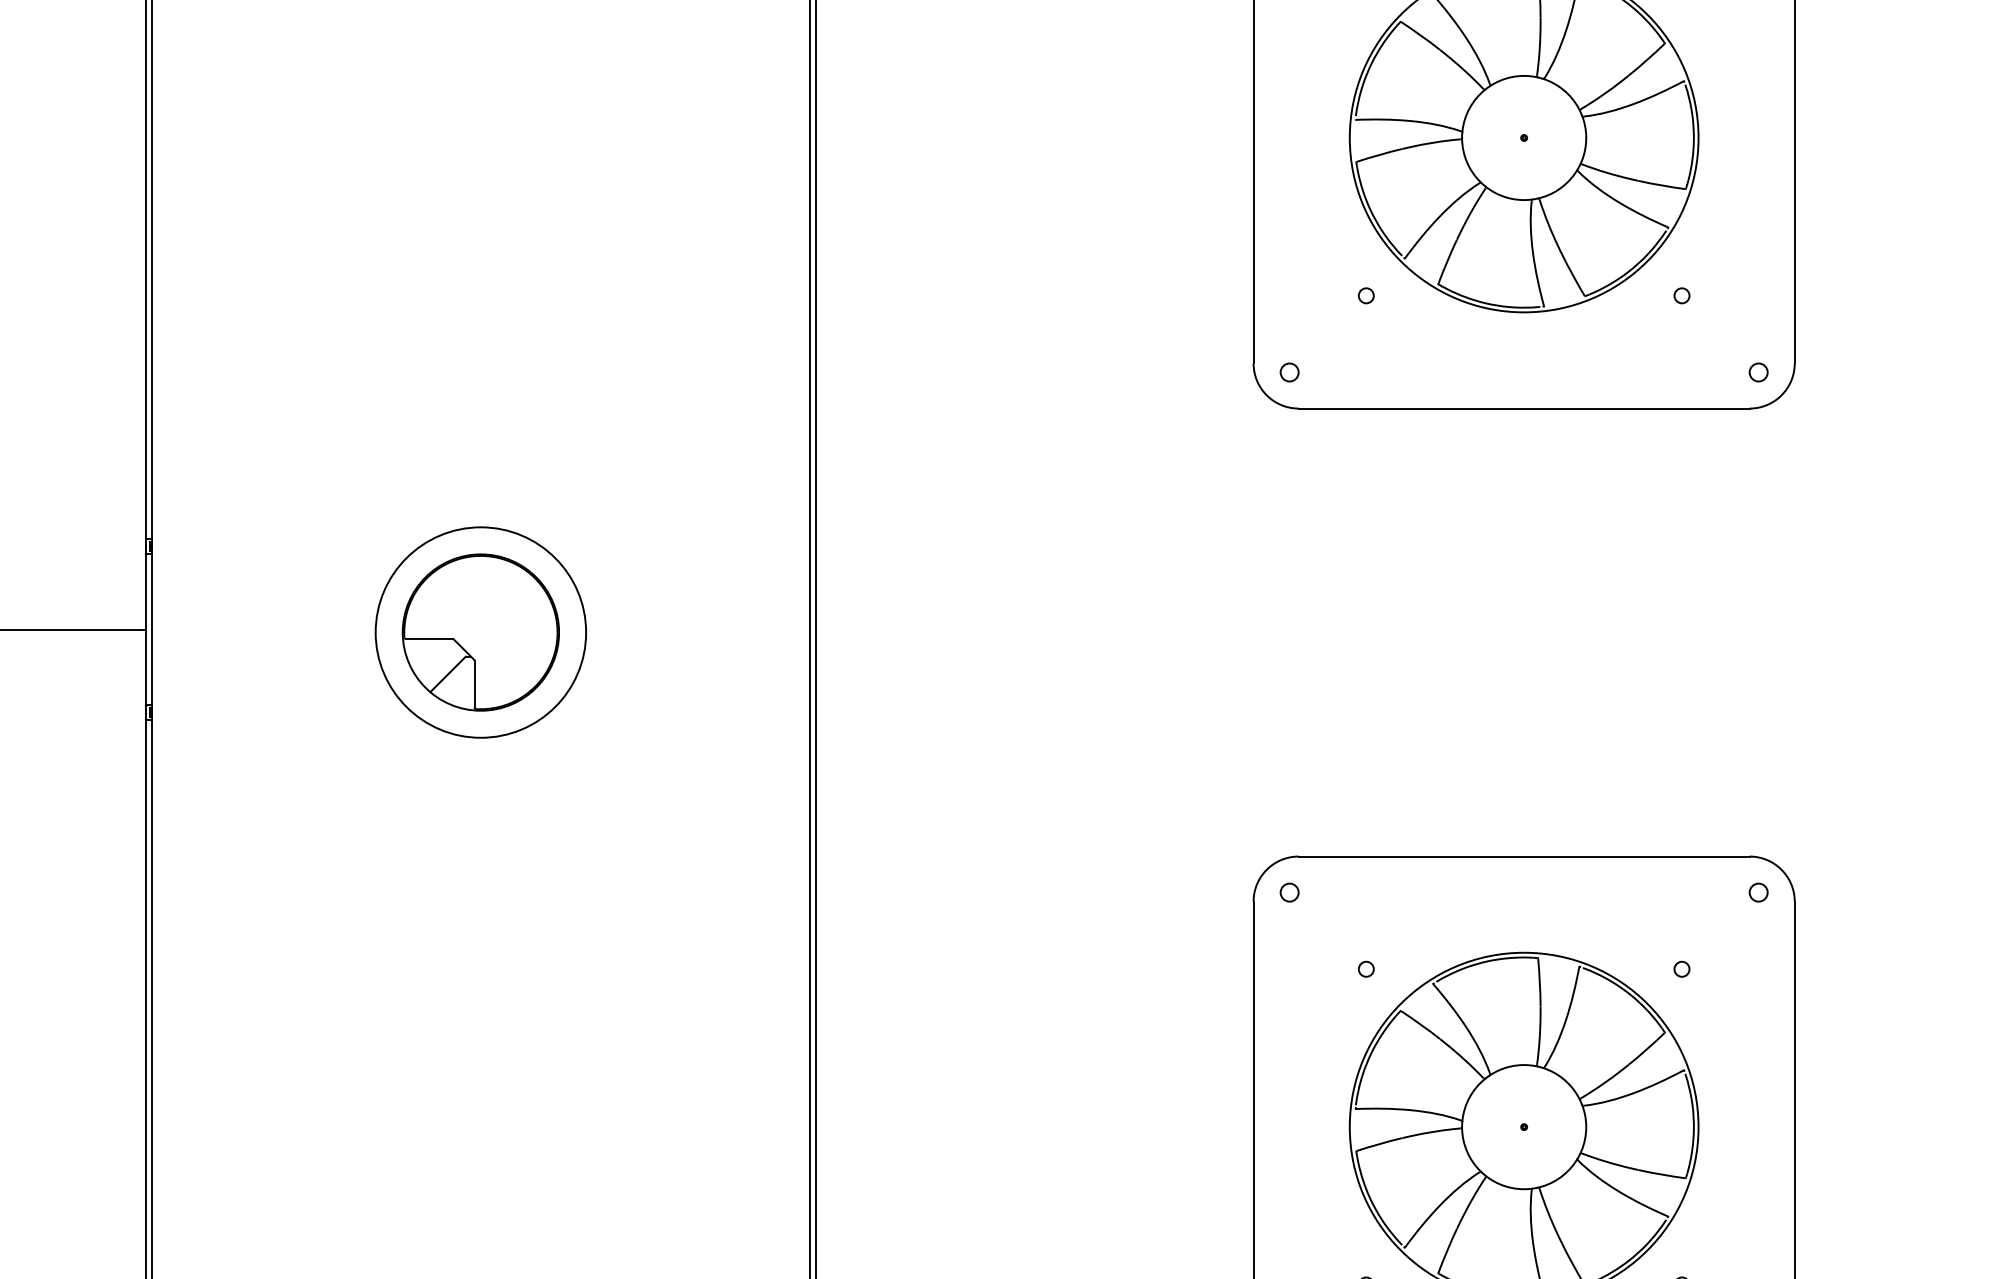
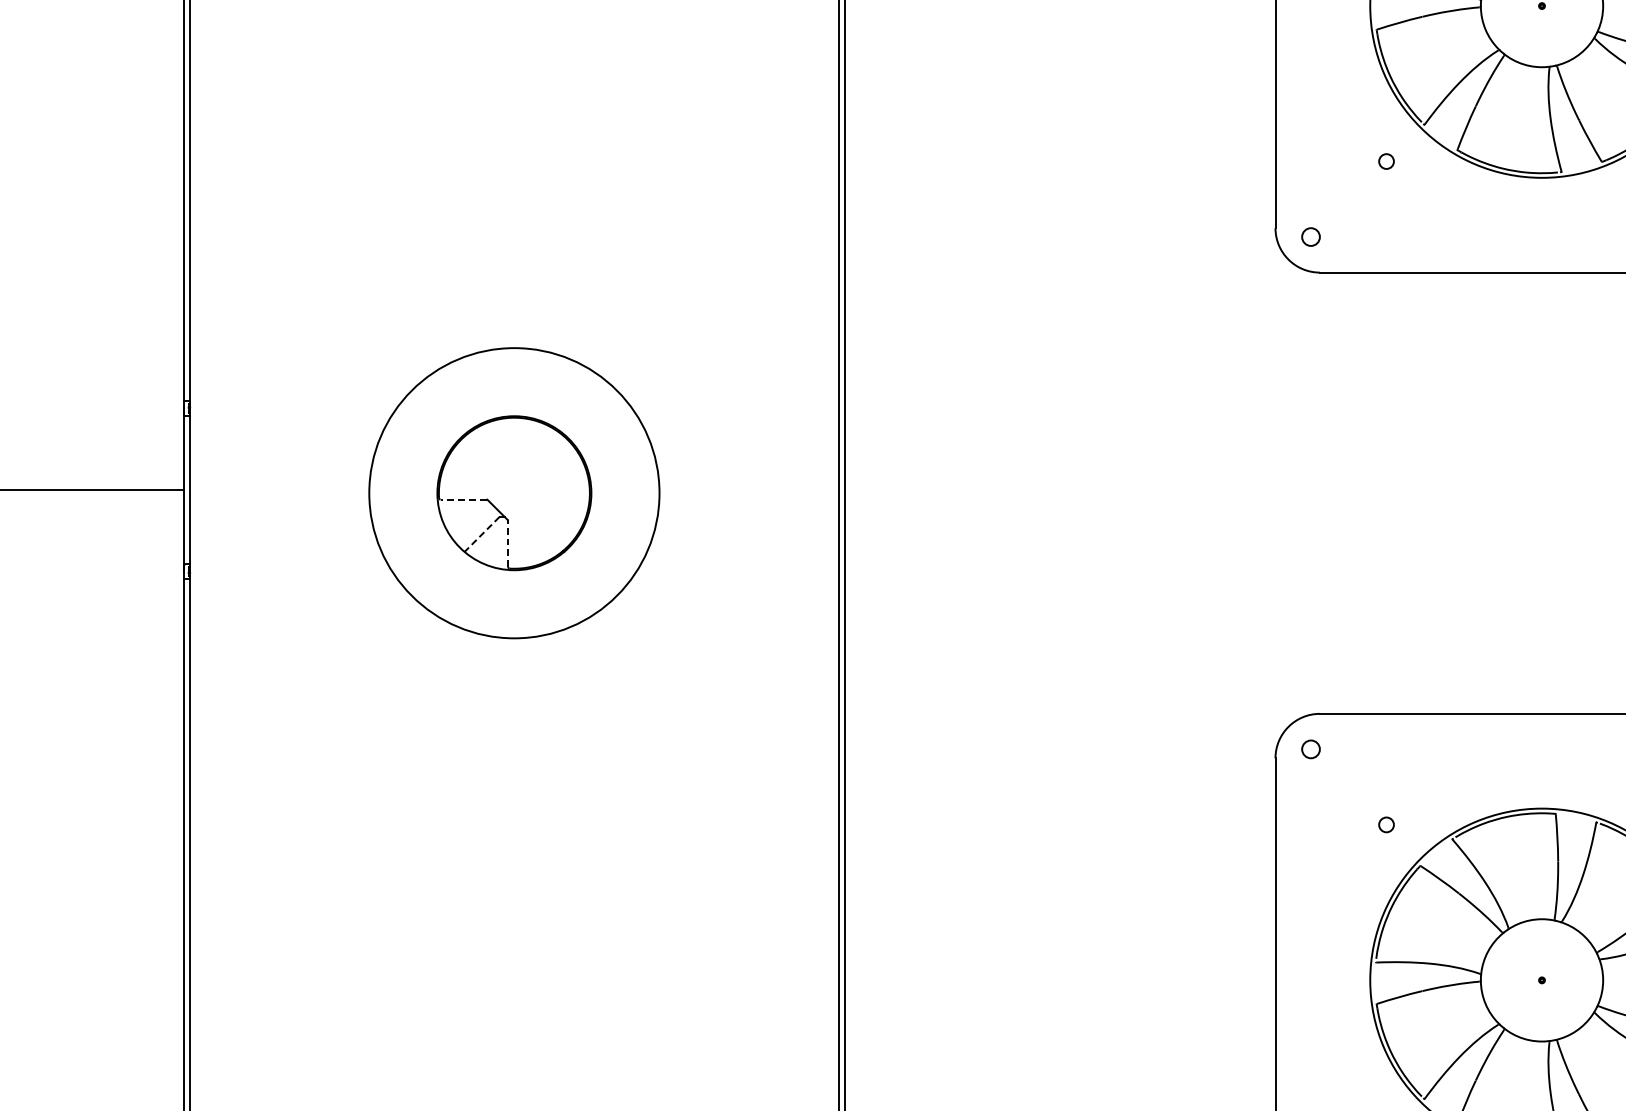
circle: (480, 632) -> (514, 493), size x1.4
line: (428, 638) -> (462, 499), solid -> dashed
line: (447, 674) -> (481, 534), solid -> dashed
line: (474, 683) -> (508, 543), solid -> dashed

